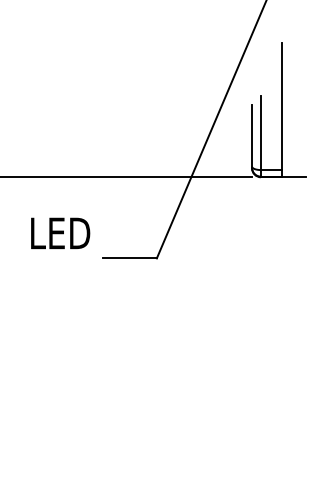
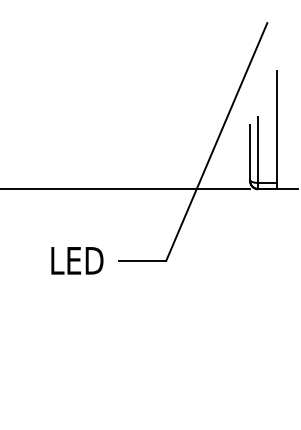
text: (60, 233) -> (77, 260), moved

